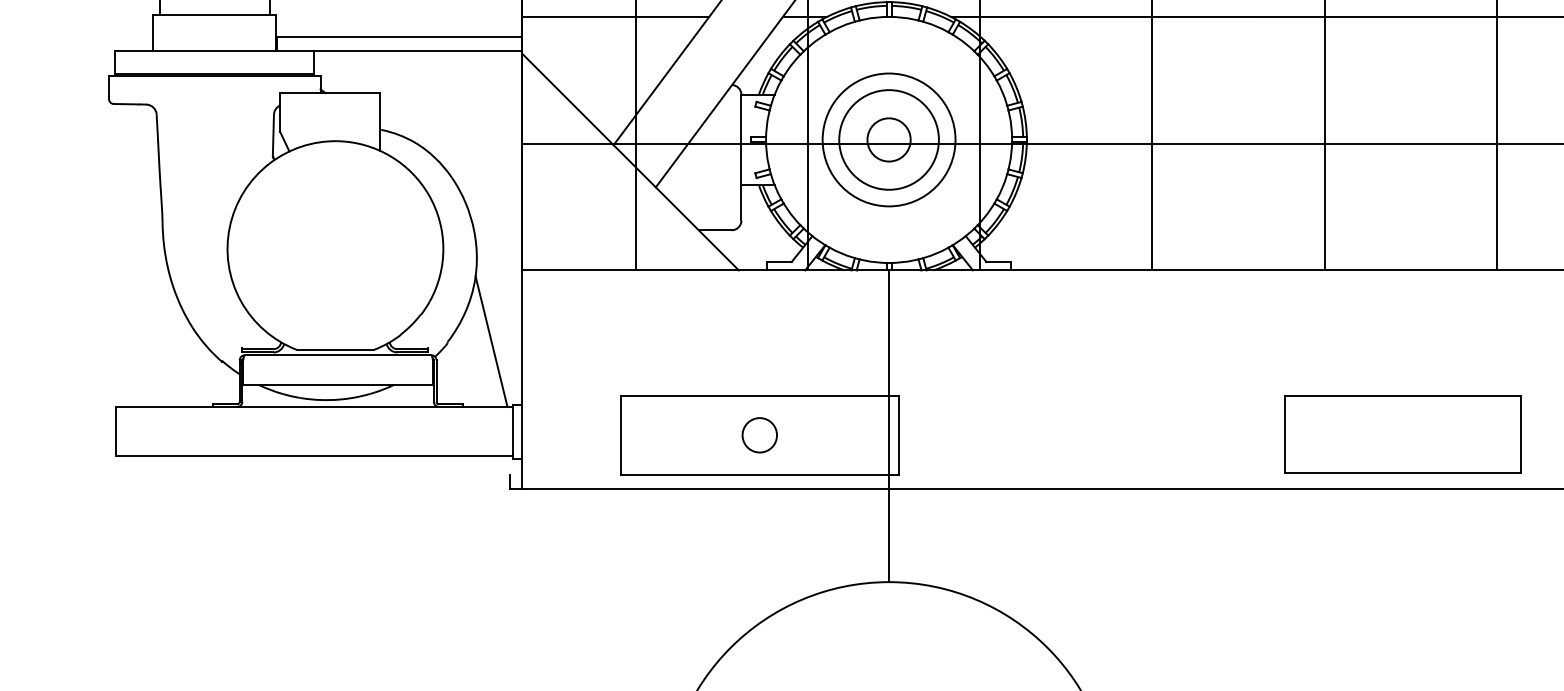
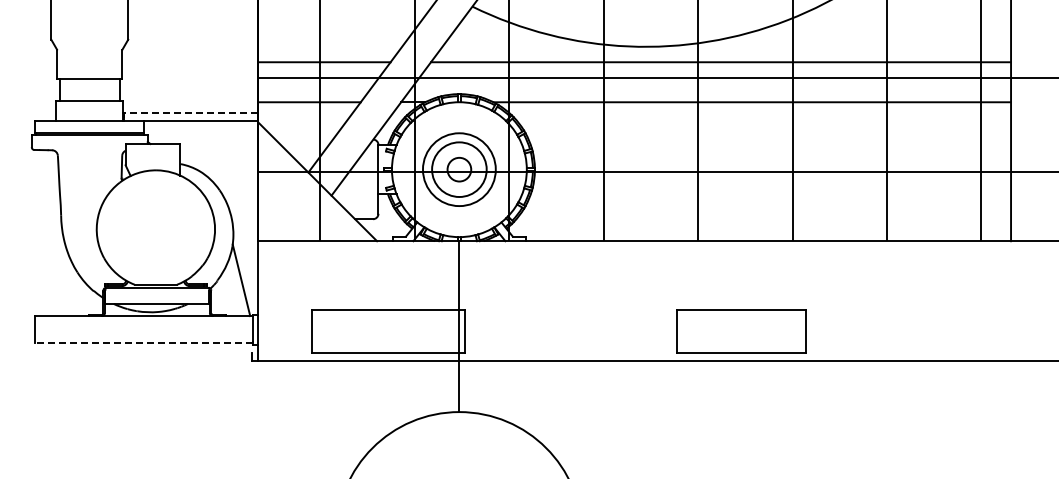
line: (398, 37) -> (190, 113), solid -> dashed
circle: (759, 435) -> (388, 331), removed
line: (314, 457) -> (144, 343), solid -> dashed

